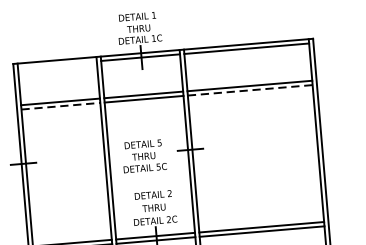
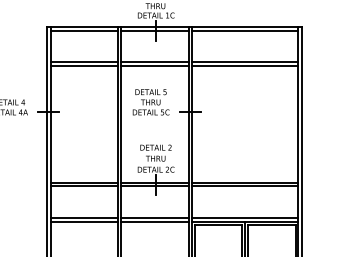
line: (56, 64) -> (83, 30), added
line: (250, 90) -> (245, 66), dashed -> solid
line: (61, 106) -> (84, 66), dashed -> solid
text: (143, 156) -> (150, 102), moved

